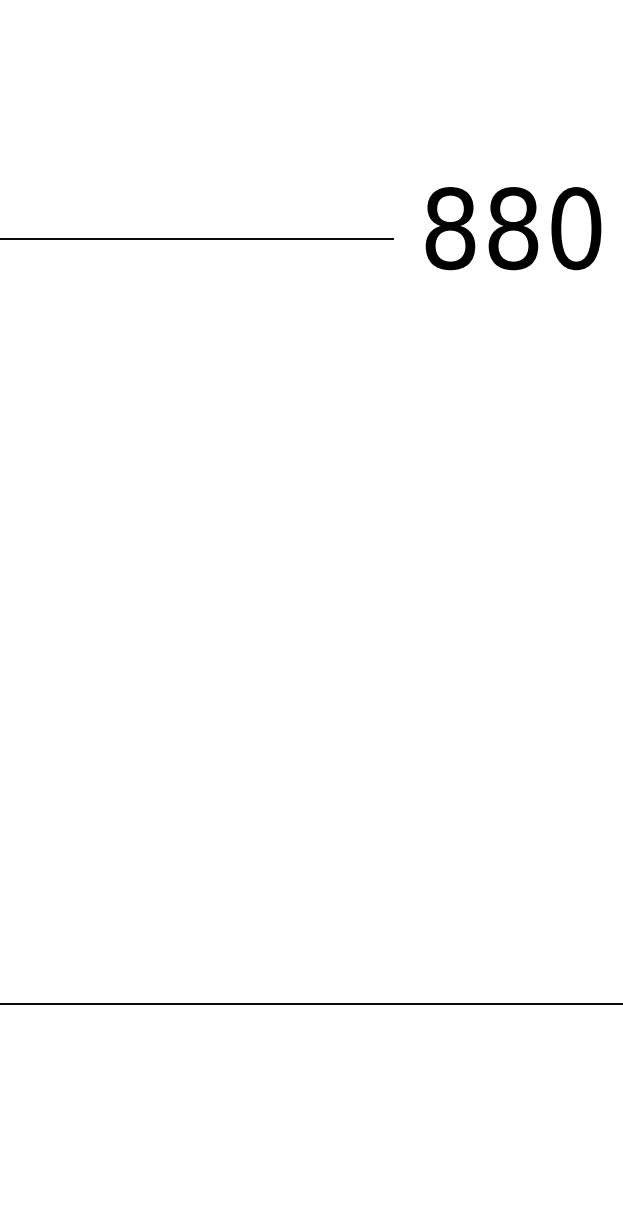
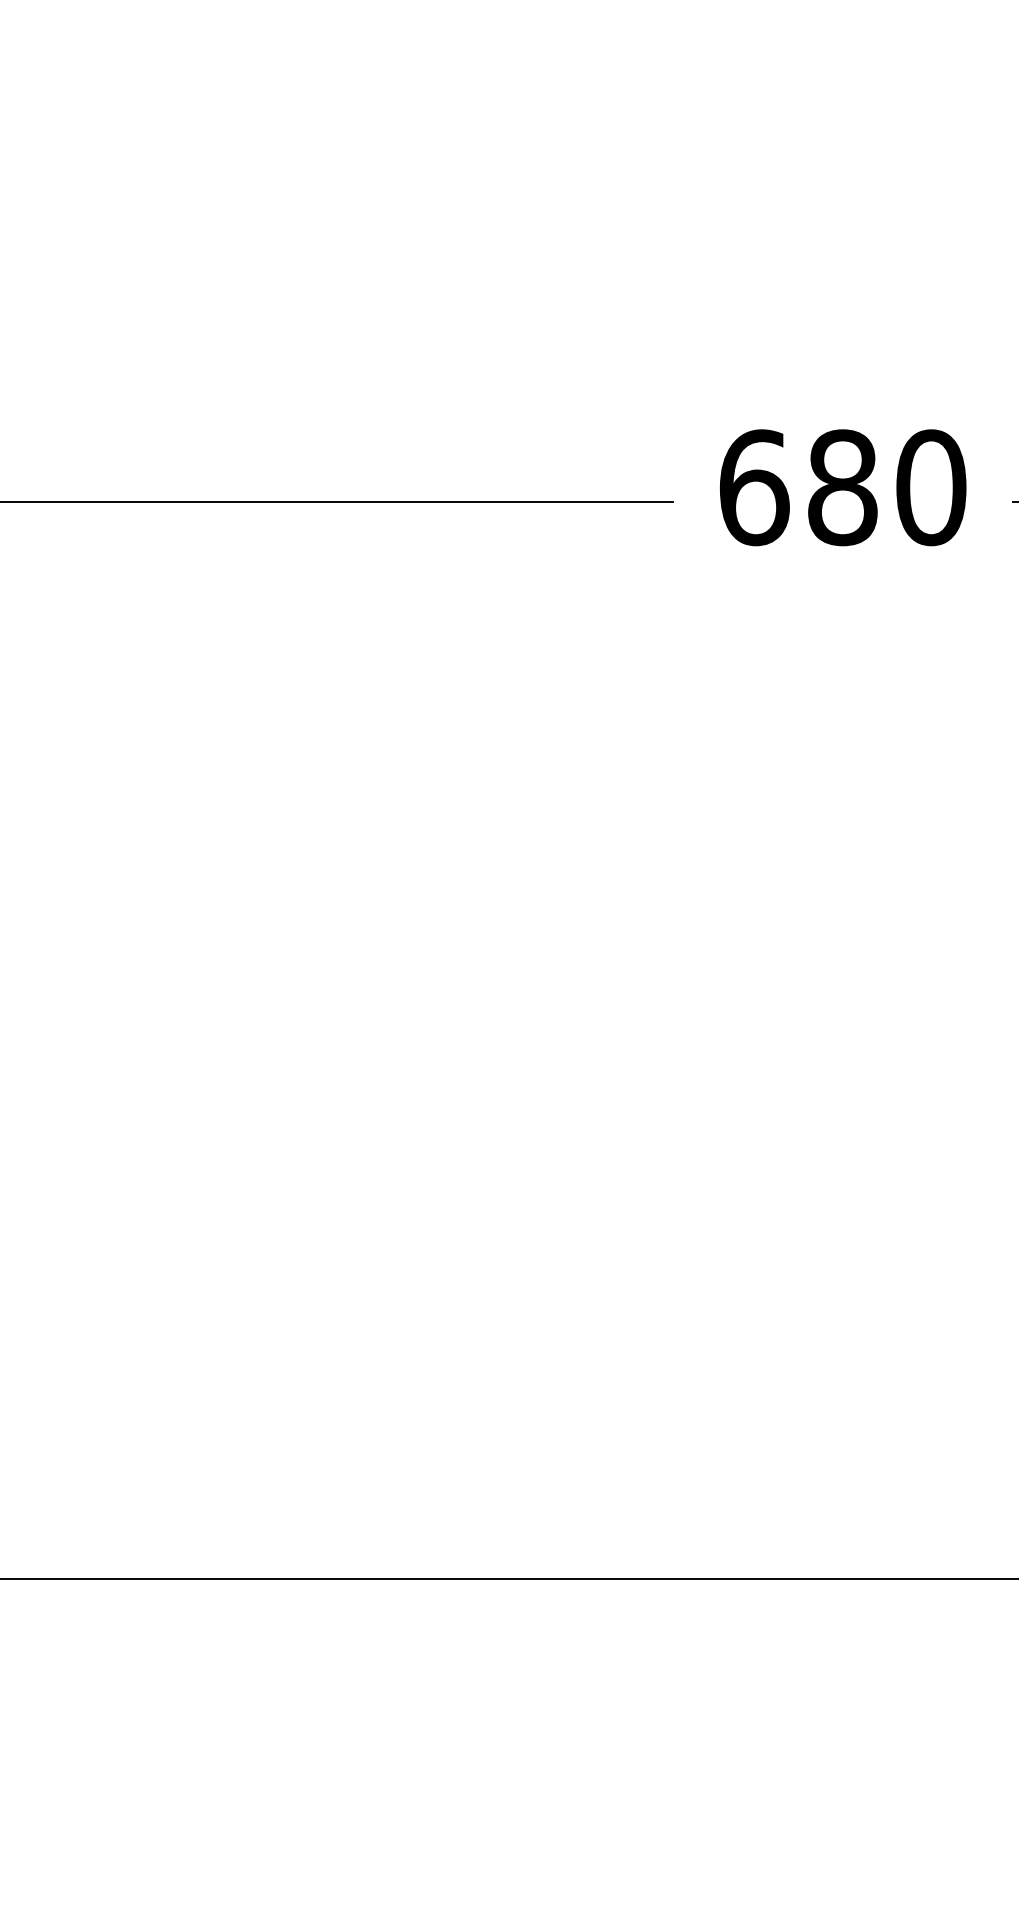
text: (450, 228) -> (754, 487), 880 -> 680

